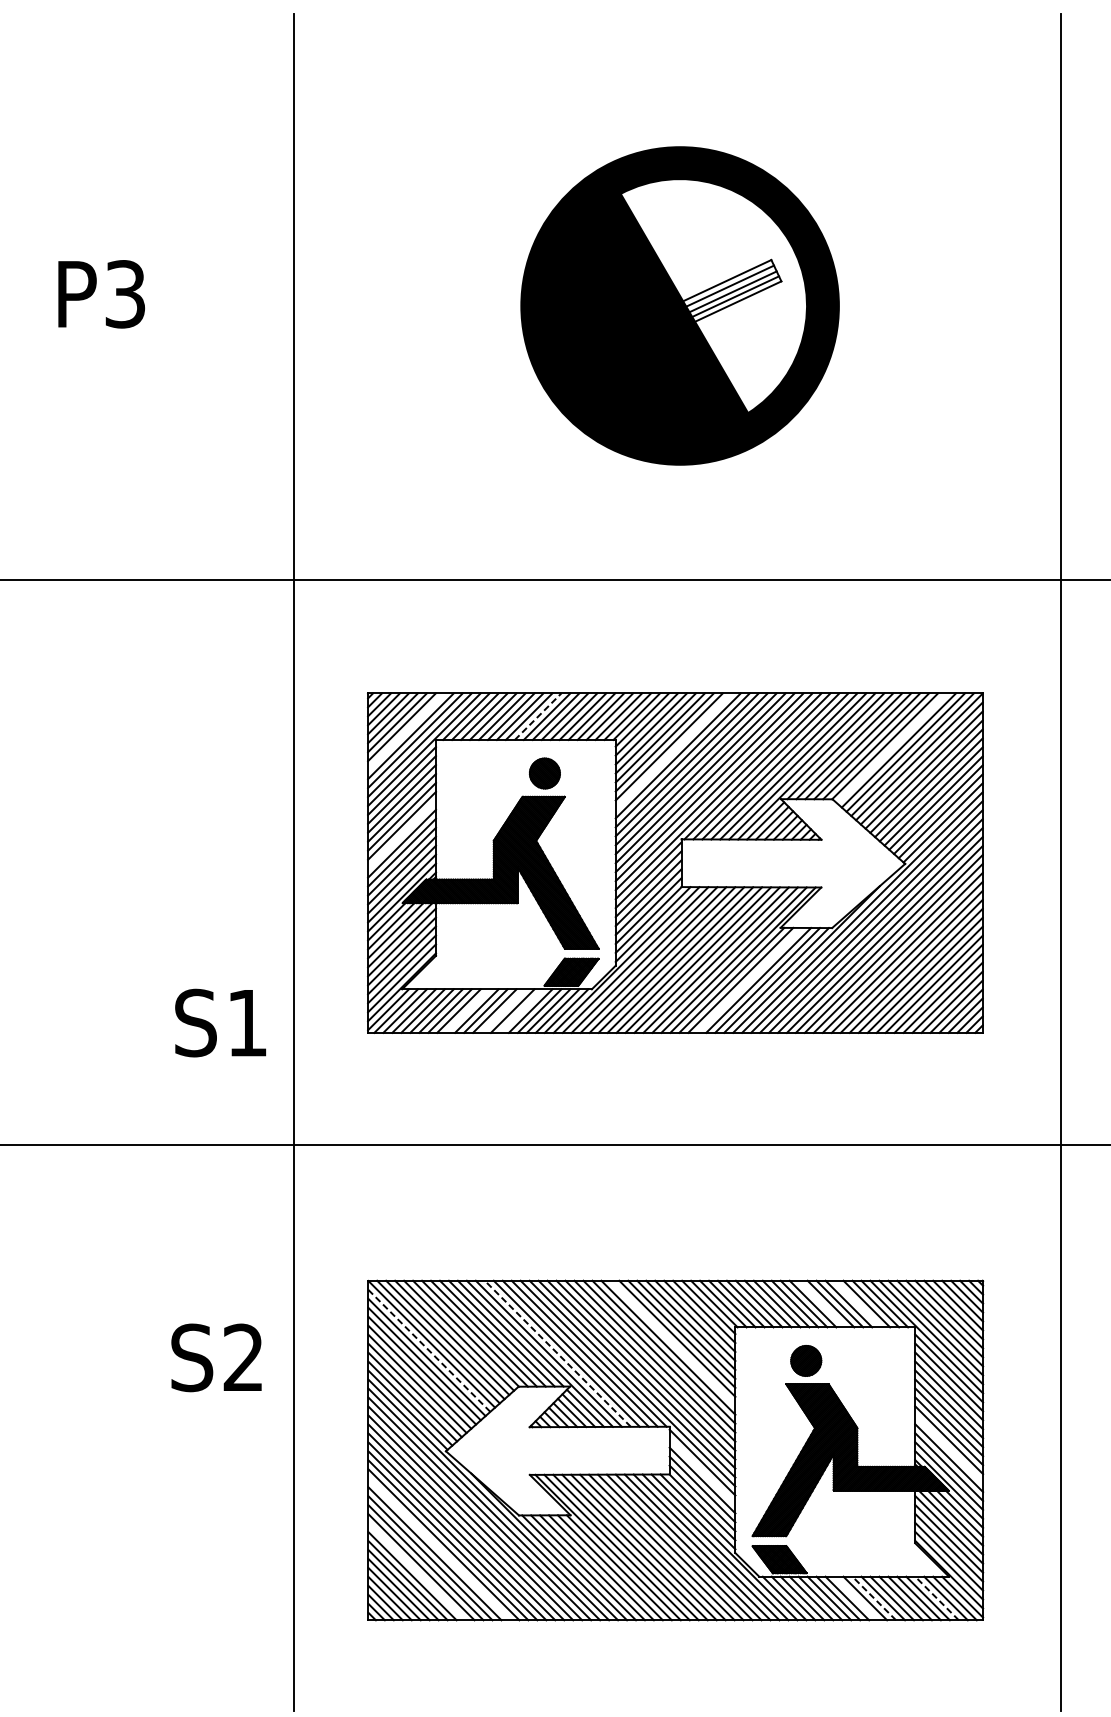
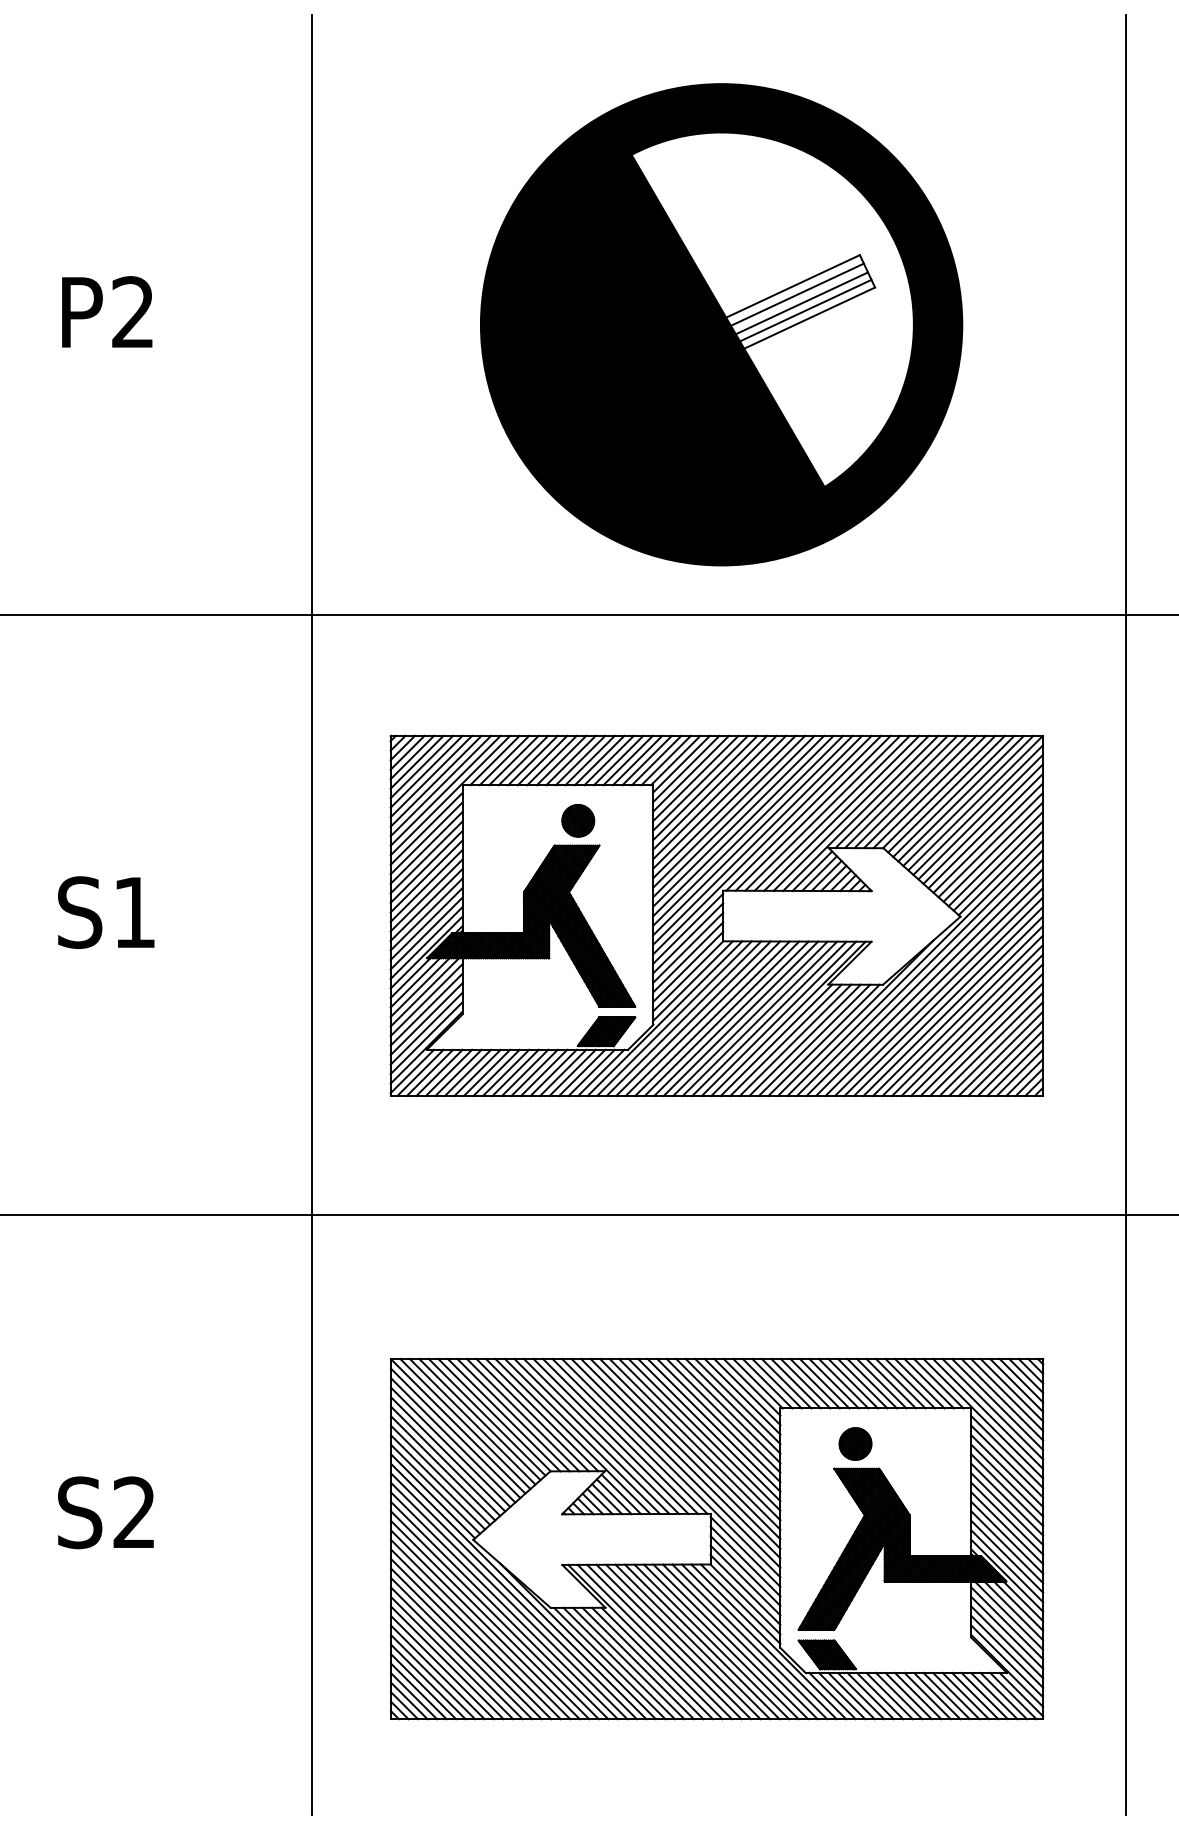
text: (125, 294) -> (133, 312), P3 -> P2
part: (679, 305) -> (721, 324), size x1.43
line: (538, 716) -> (571, 760), dashed -> solid
line: (406, 731) -> (431, 776), added
line: (892, 747) -> (946, 793), added
line: (673, 750) -> (714, 796), added
line: (401, 834) -> (426, 885), added
line: (749, 980) -> (795, 1040), added
line: (467, 1010) -> (496, 1072), added
line: (503, 1010) -> (534, 1072), added
line: (521, 1010) -> (553, 1072), added
text: (220, 1022) -> (106, 912), moved
line: (821, 1303) -> (871, 1383), added
line: (858, 1303) -> (910, 1383), added
line: (672, 1342) -> (713, 1424), added
line: (429, 1351) -> (455, 1433), dashed -> solid
line: (558, 1353) -> (592, 1436), dashed -> solid
text: (216, 1357) -> (105, 1512), moved
line: (949, 1449) -> (1007, 1537), added
line: (702, 1471) -> (745, 1561), added
line: (439, 1548) -> (466, 1643), added
line: (416, 1571) -> (442, 1667), added
line: (856, 1597) -> (908, 1695), added
line: (874, 1598) -> (927, 1696), dashed -> solid
line: (937, 1598) -> (994, 1696), dashed -> solid

